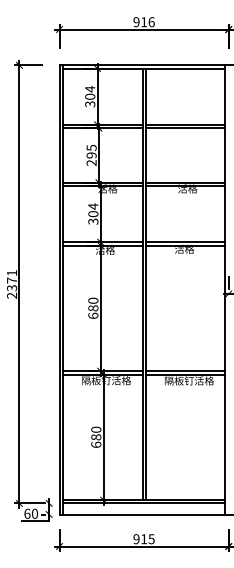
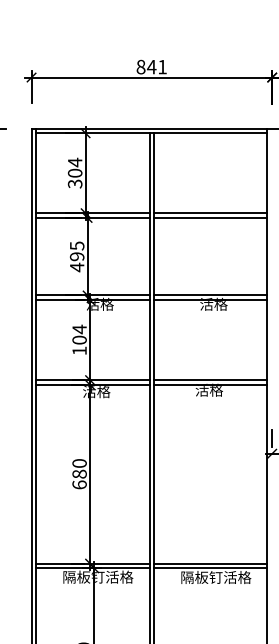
text: (143, 22) -> (150, 67), 916 -> 841
text: (91, 162) -> (76, 266), 295 -> 495
text: (93, 221) -> (79, 350), 304 -> 104

